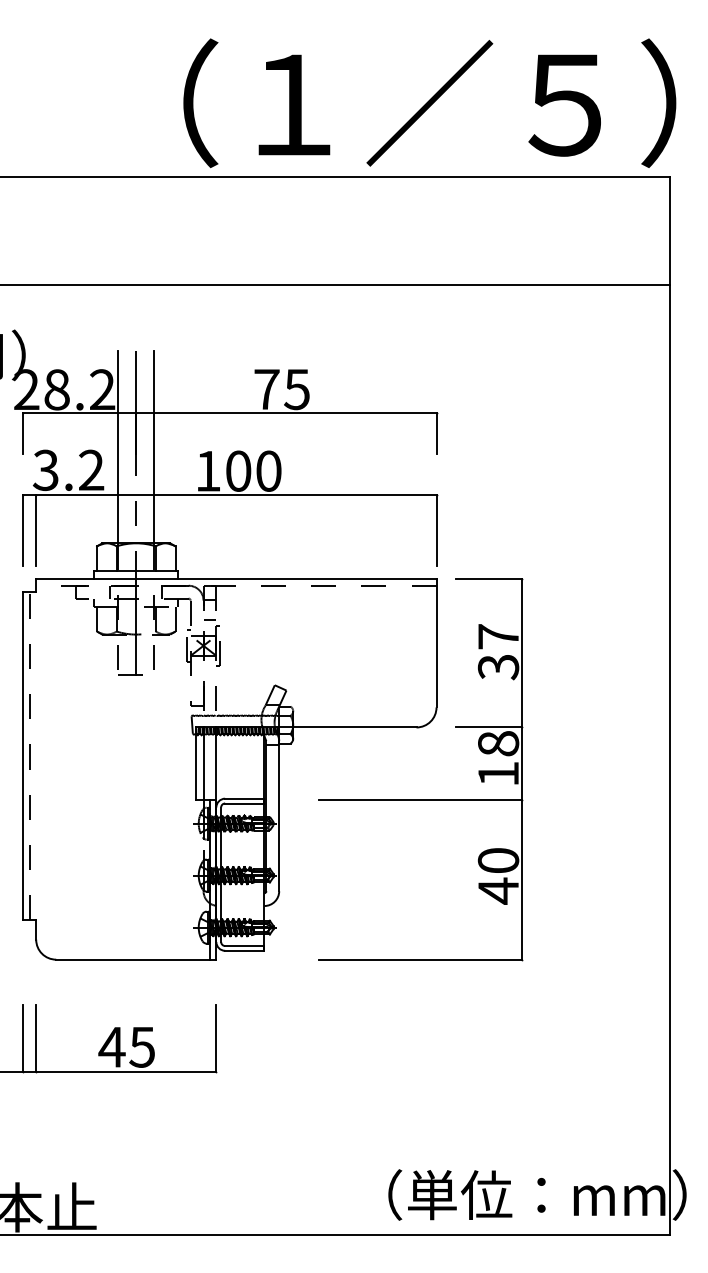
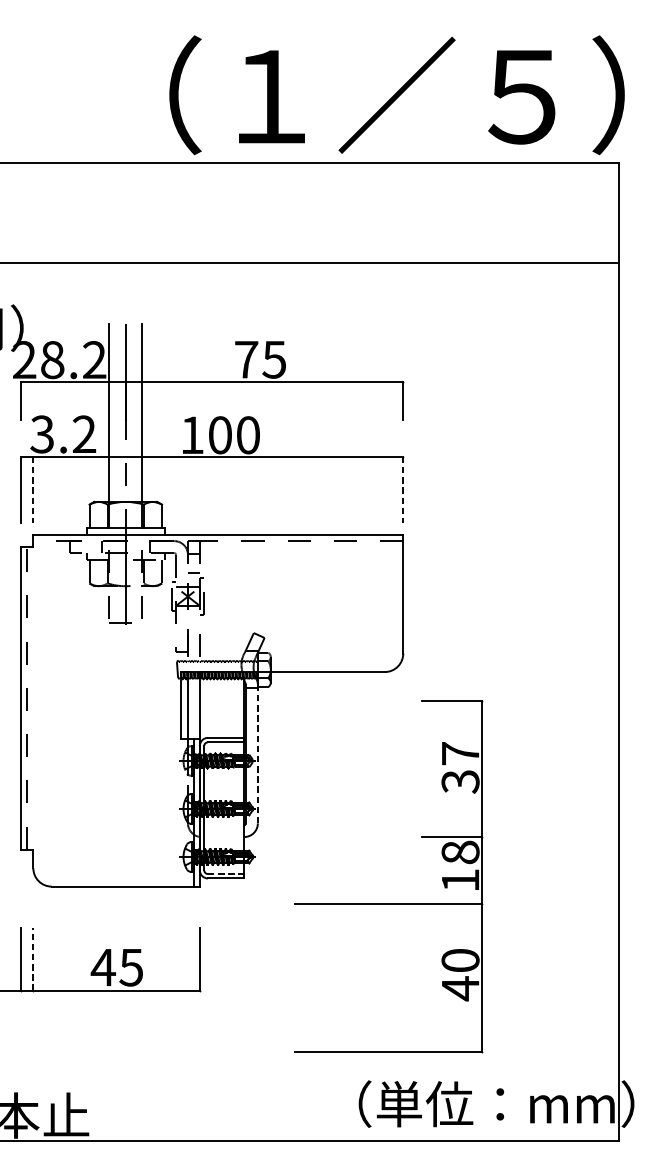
line: (36, 530) -> (33, 490), solid -> dashed
line: (436, 530) -> (403, 490), solid -> dashed
part: (420, 799) -> (388, 904), moved
line: (279, 815) -> (258, 753), solid -> dashed
line: (244, 946) -> (225, 874), solid -> dashed
line: (36, 1038) -> (33, 959), solid -> dashed

